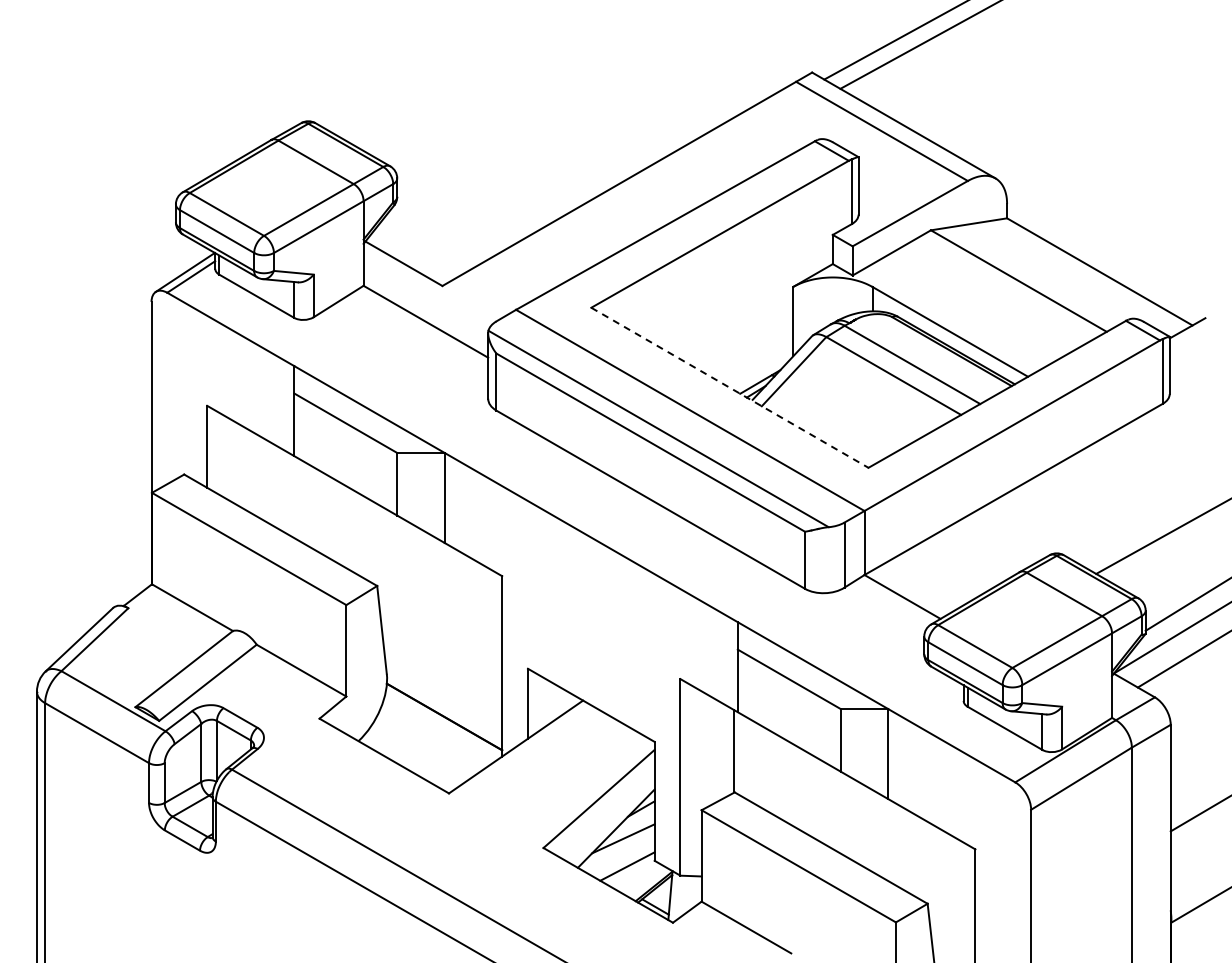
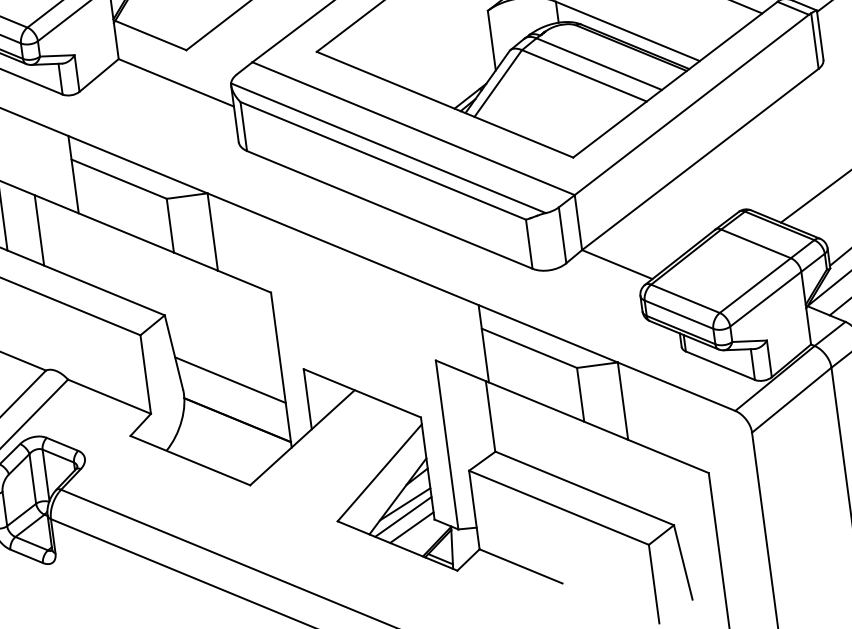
line: (730, 388) -> (445, 105), dashed -> solid
line: (246, 469) -> (39, 230), added
line: (442, 669) -> (230, 379), added
line: (619, 852) -> (403, 516), added

